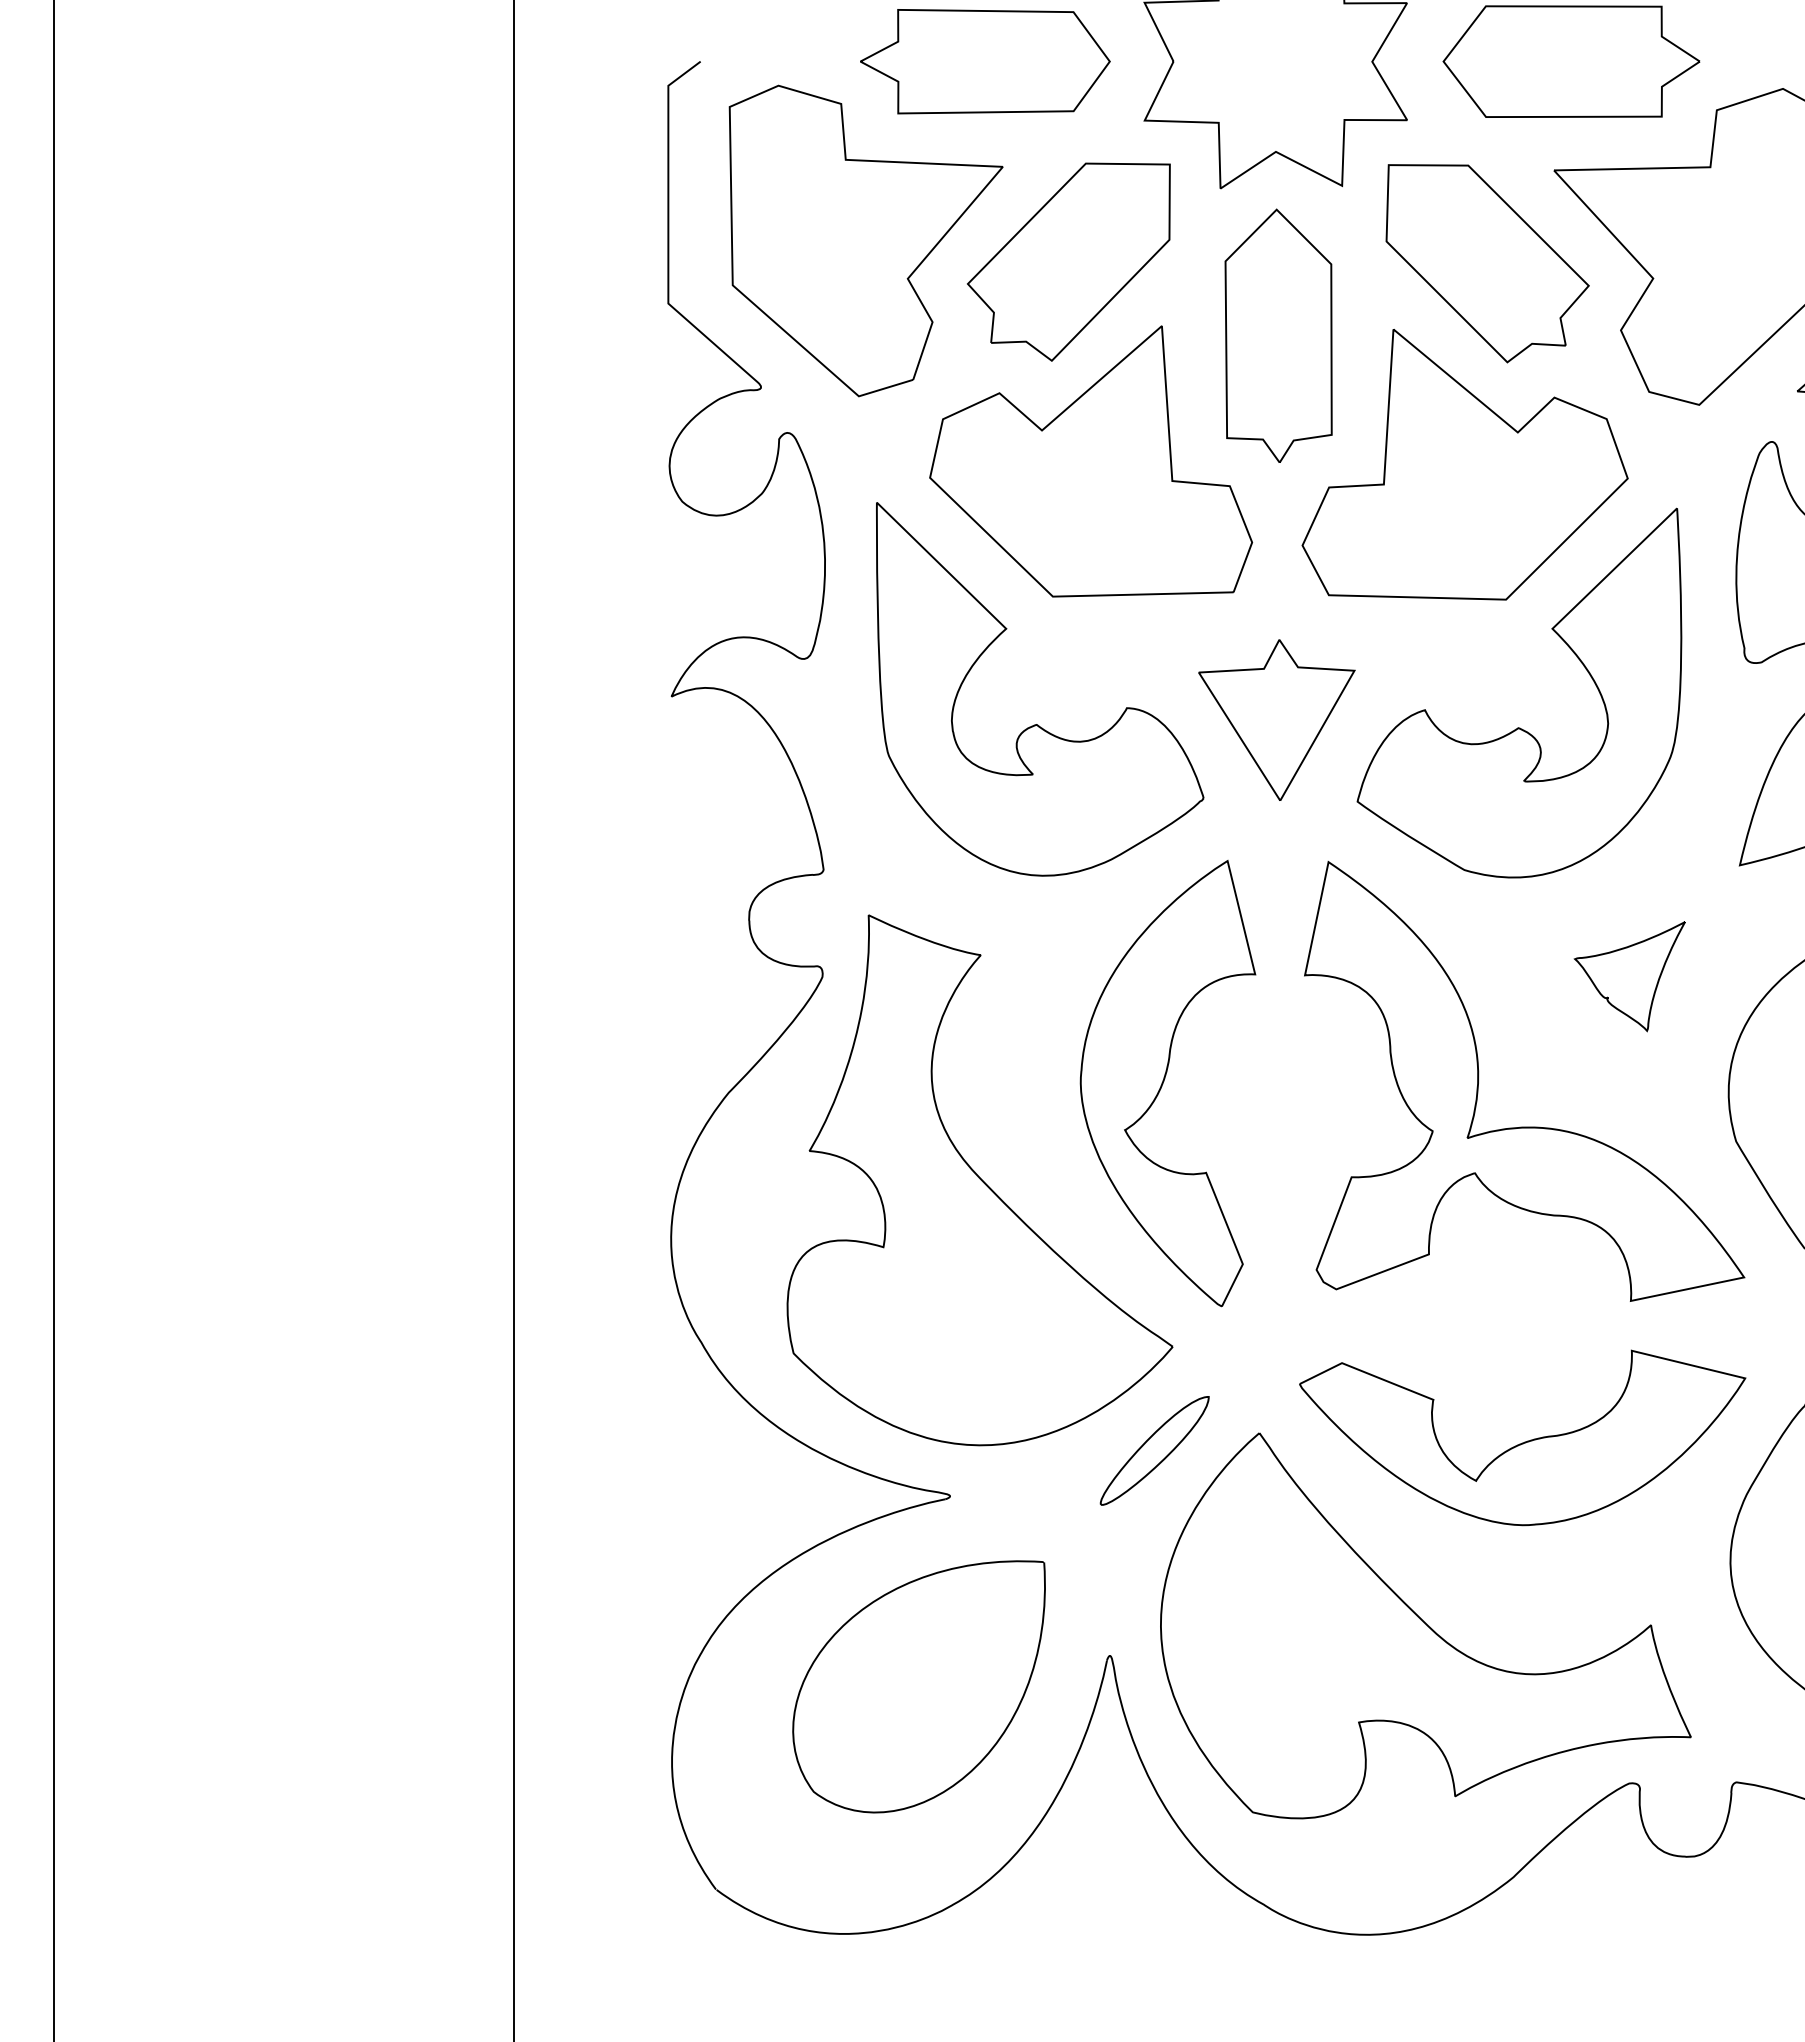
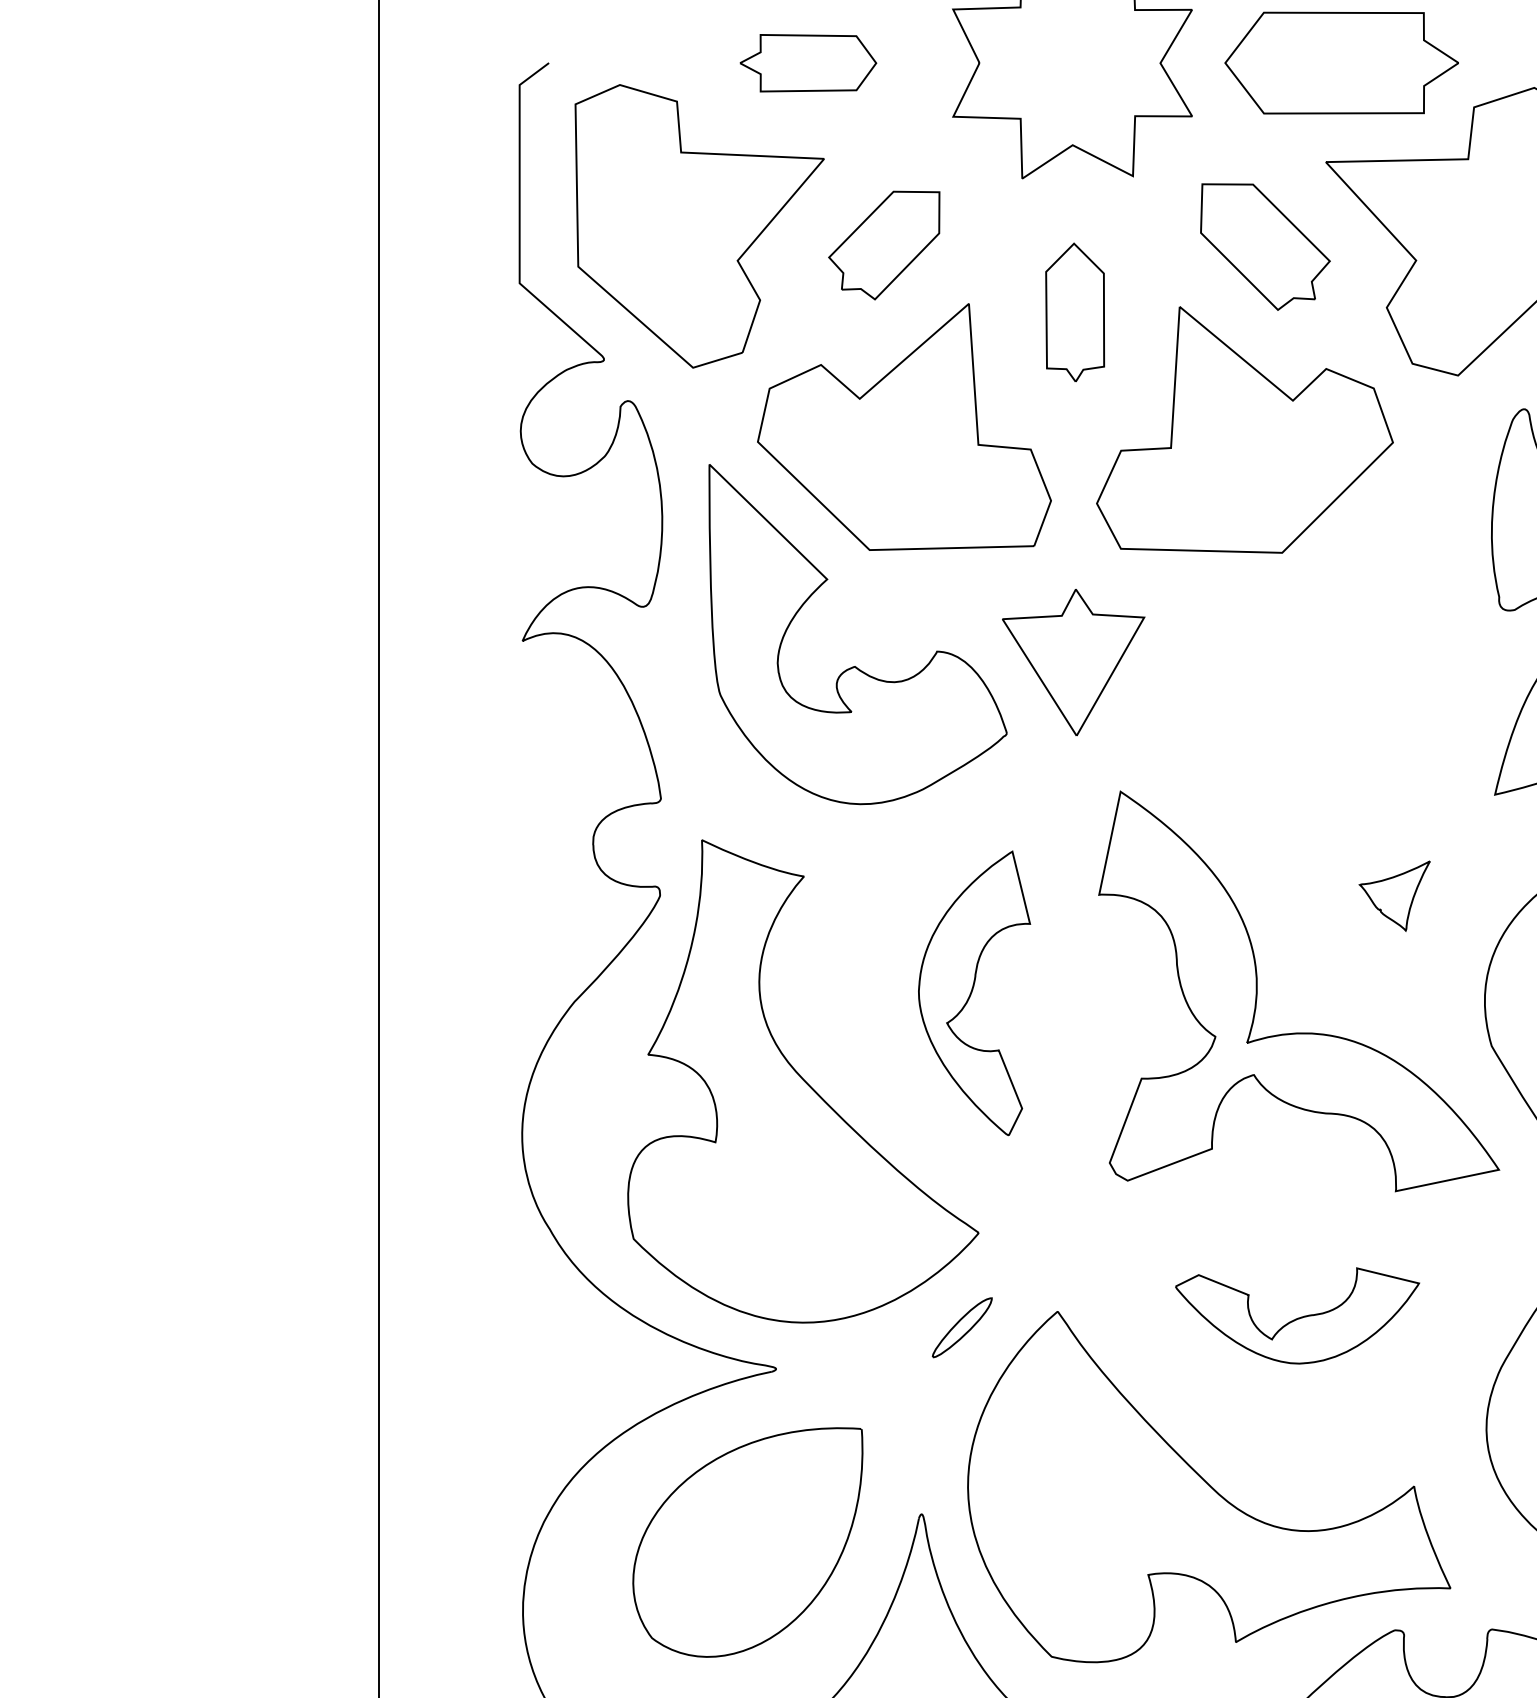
part: (985, 61) -> (808, 62), size x0.6
part: (1068, 261) -> (883, 245), size x0.6
part: (1487, 263) -> (1265, 246), size x0.7
part: (1278, 335) -> (1075, 312), size x0.6
part: (1519, 727) -> (1294, 669), removed
part: (1629, 976) -> (1394, 895), size x0.7
part: (1167, 1083) -> (974, 993), size x0.7
part: (1522, 1437) -> (1297, 1315), size x0.6
part: (1154, 1450) -> (962, 1327), size x0.6

